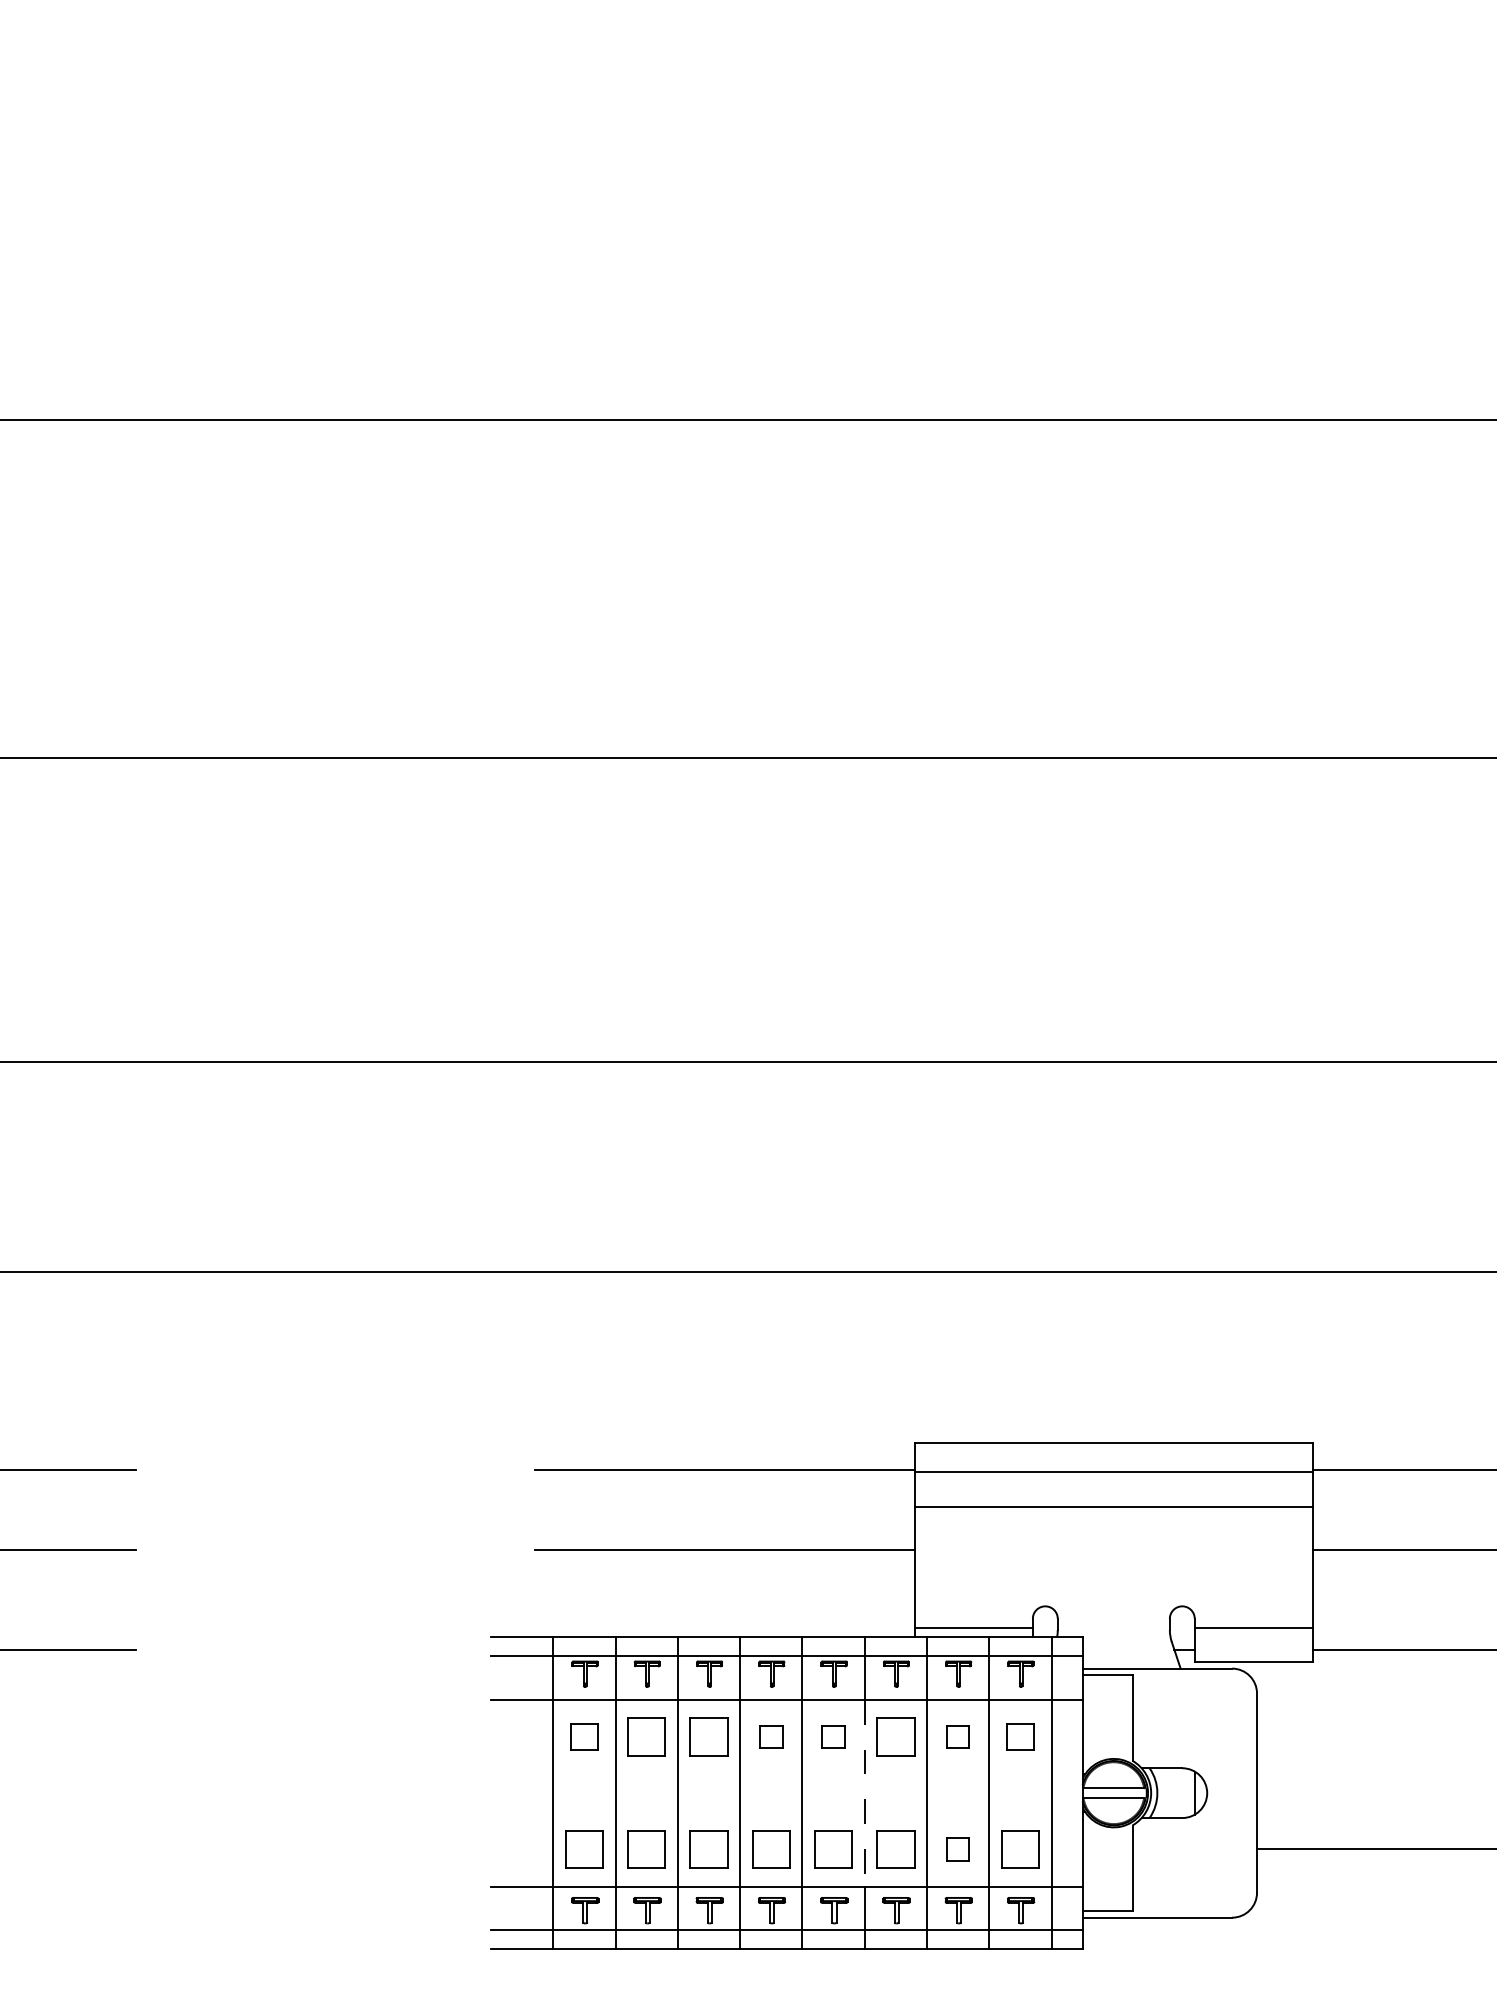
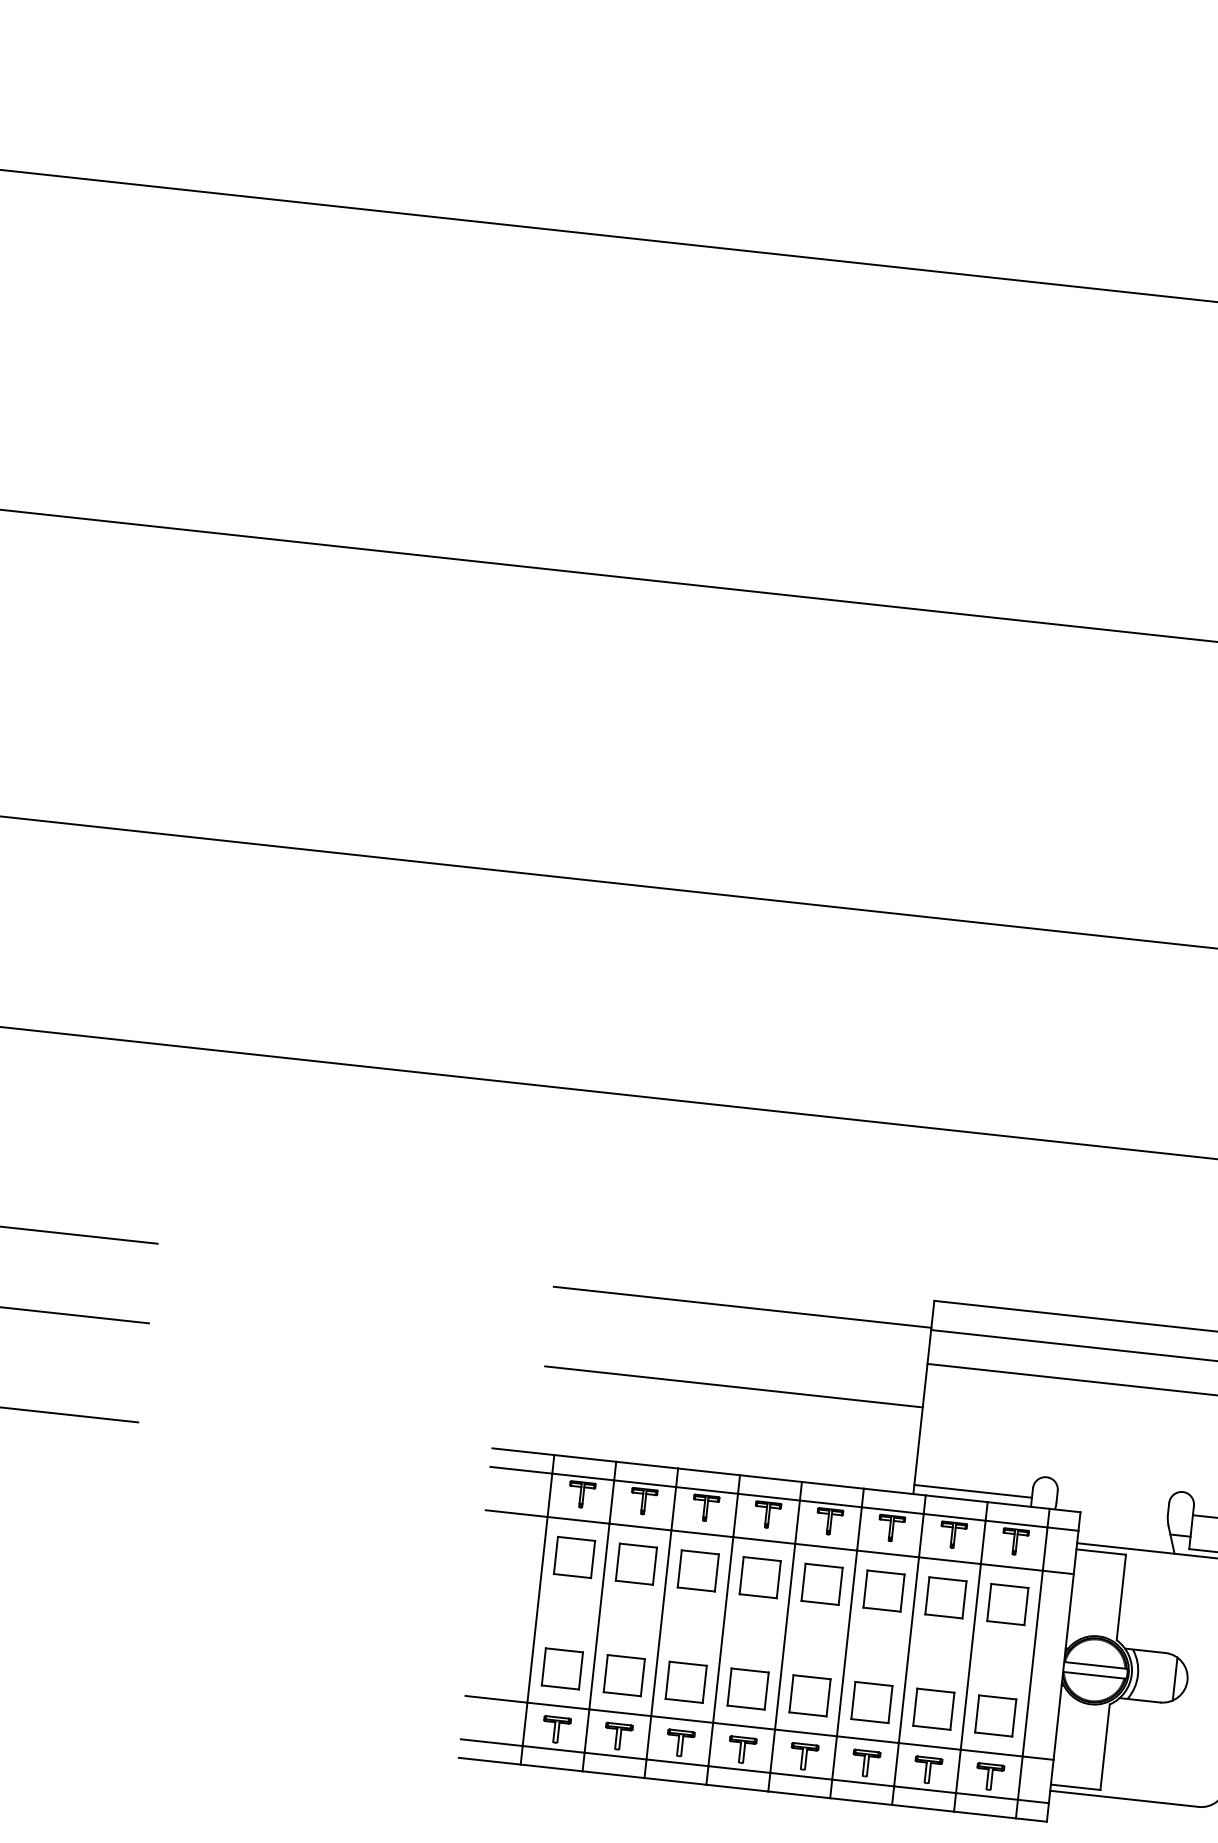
part: (584, 1736) -> (574, 1556), size x1.43
part: (771, 1736) -> (760, 1577), size x1.67
part: (833, 1736) -> (822, 1583), size x1.67
part: (957, 1736) -> (945, 1597), size x1.67
part: (1020, 1736) -> (1007, 1603), size x1.43
line: (864, 1793) -> (846, 1643), dashed -> solid
part: (957, 1849) -> (933, 1709), size x1.67

